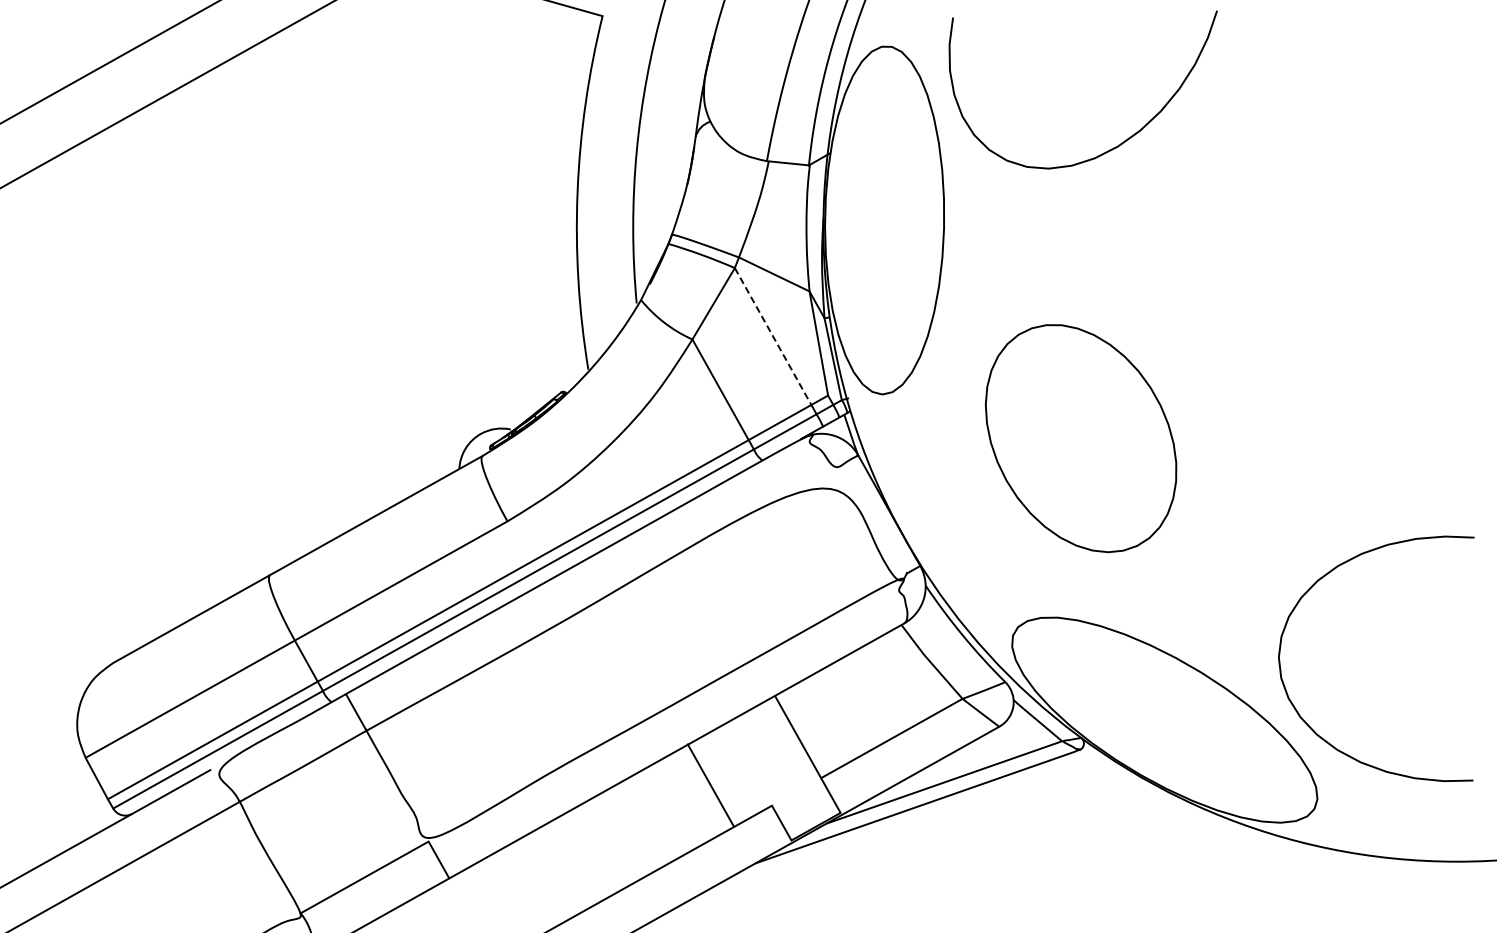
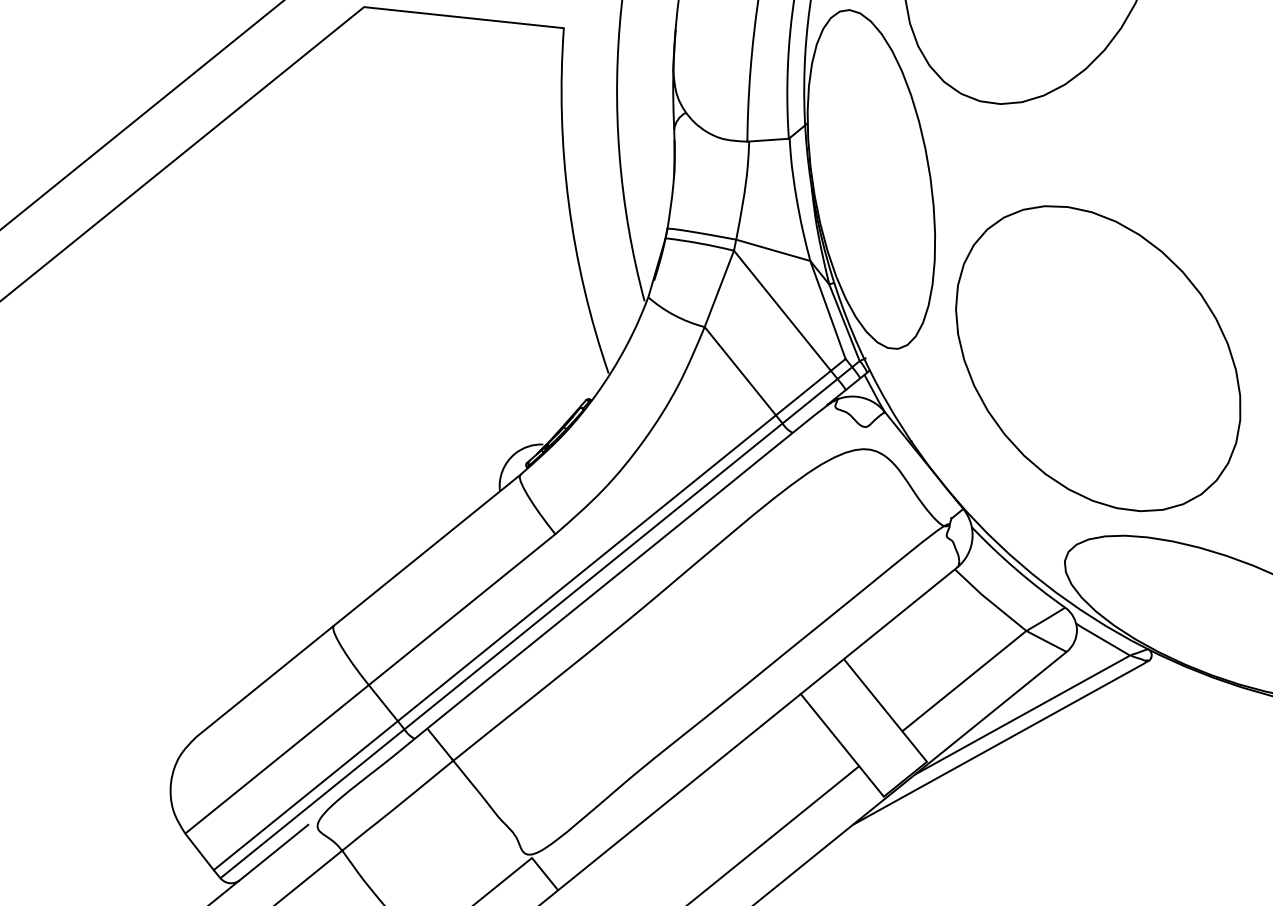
line: (773, 336) -> (782, 310), dashed -> solid
part: (1080, 438) -> (1097, 358), size x1.43
line: (710, 785) -> (829, 730), moved

